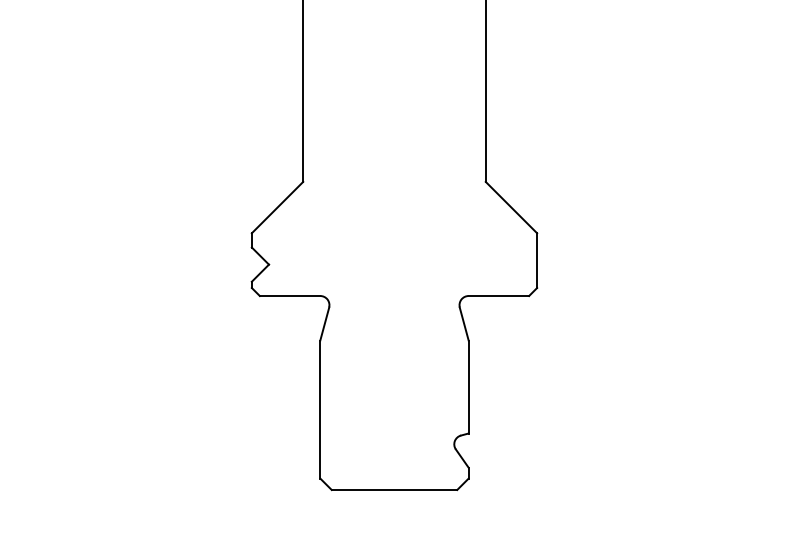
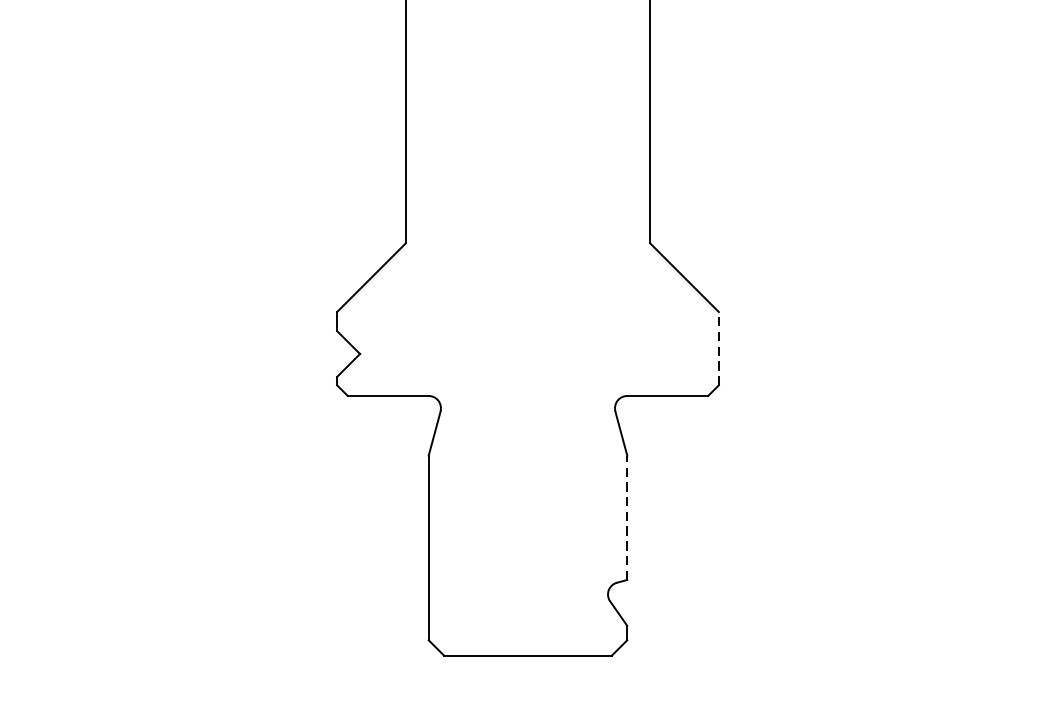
line: (537, 260) -> (719, 348), solid -> dashed
line: (468, 386) -> (627, 517), solid -> dashed

